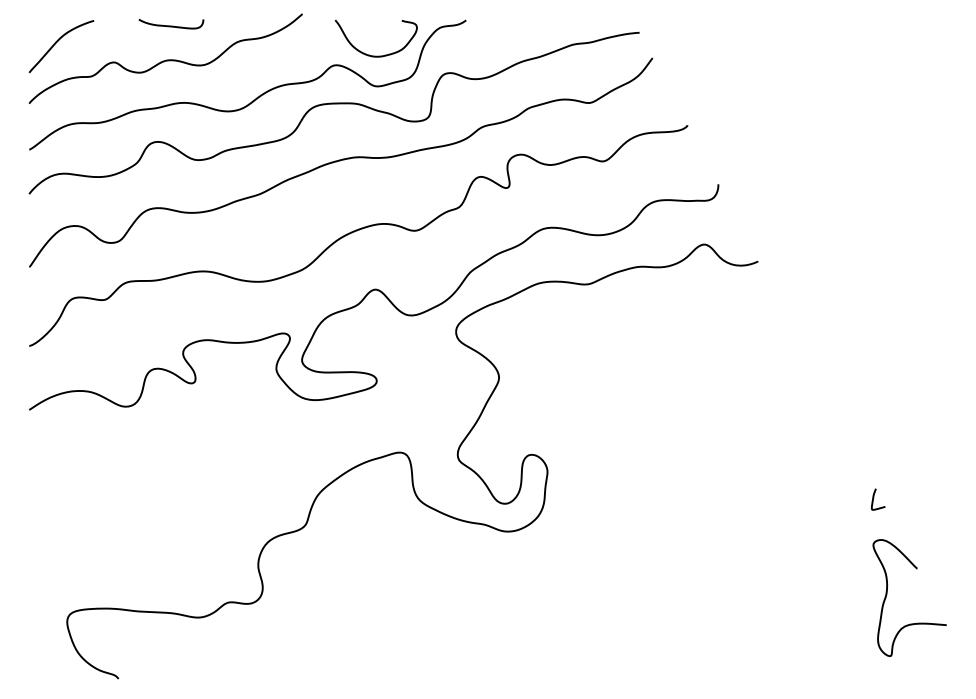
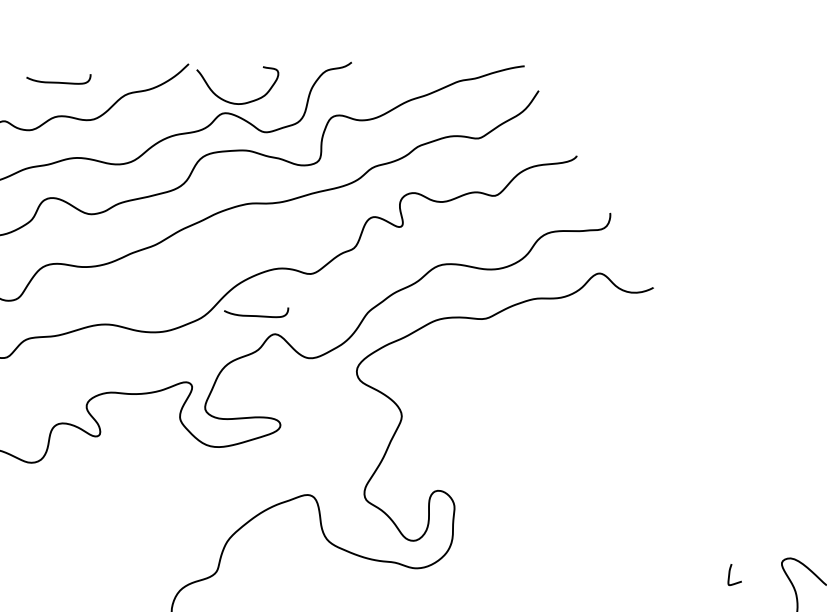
curve: (375, 55) -> (238, 102), moved
curve: (358, 269) -> (256, 315), added
curve: (874, 497) -> (730, 572), moved

